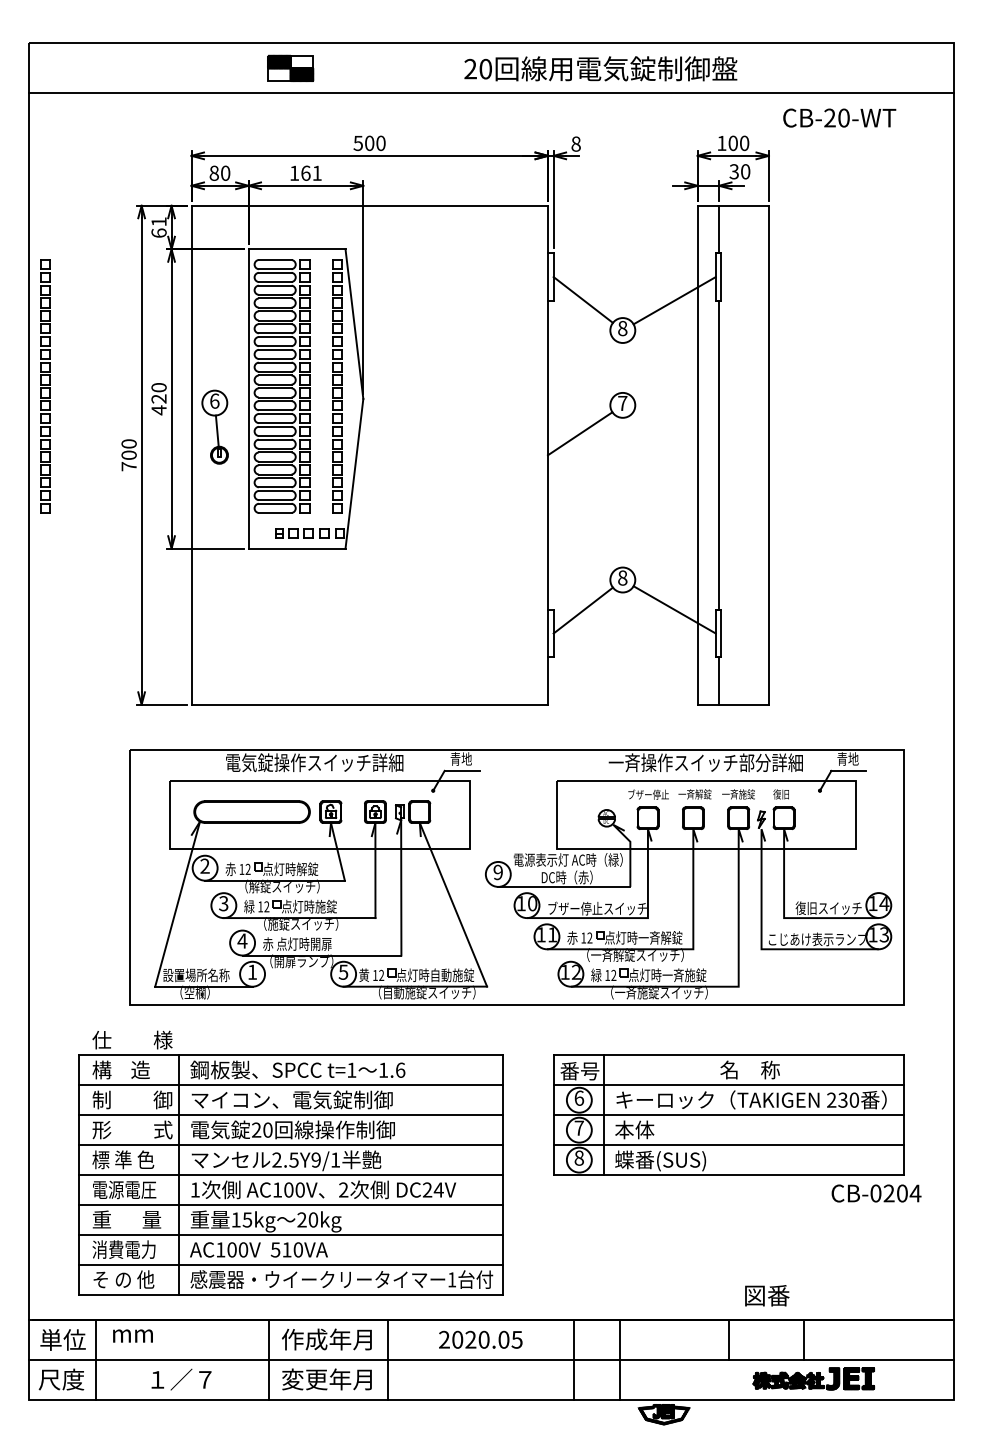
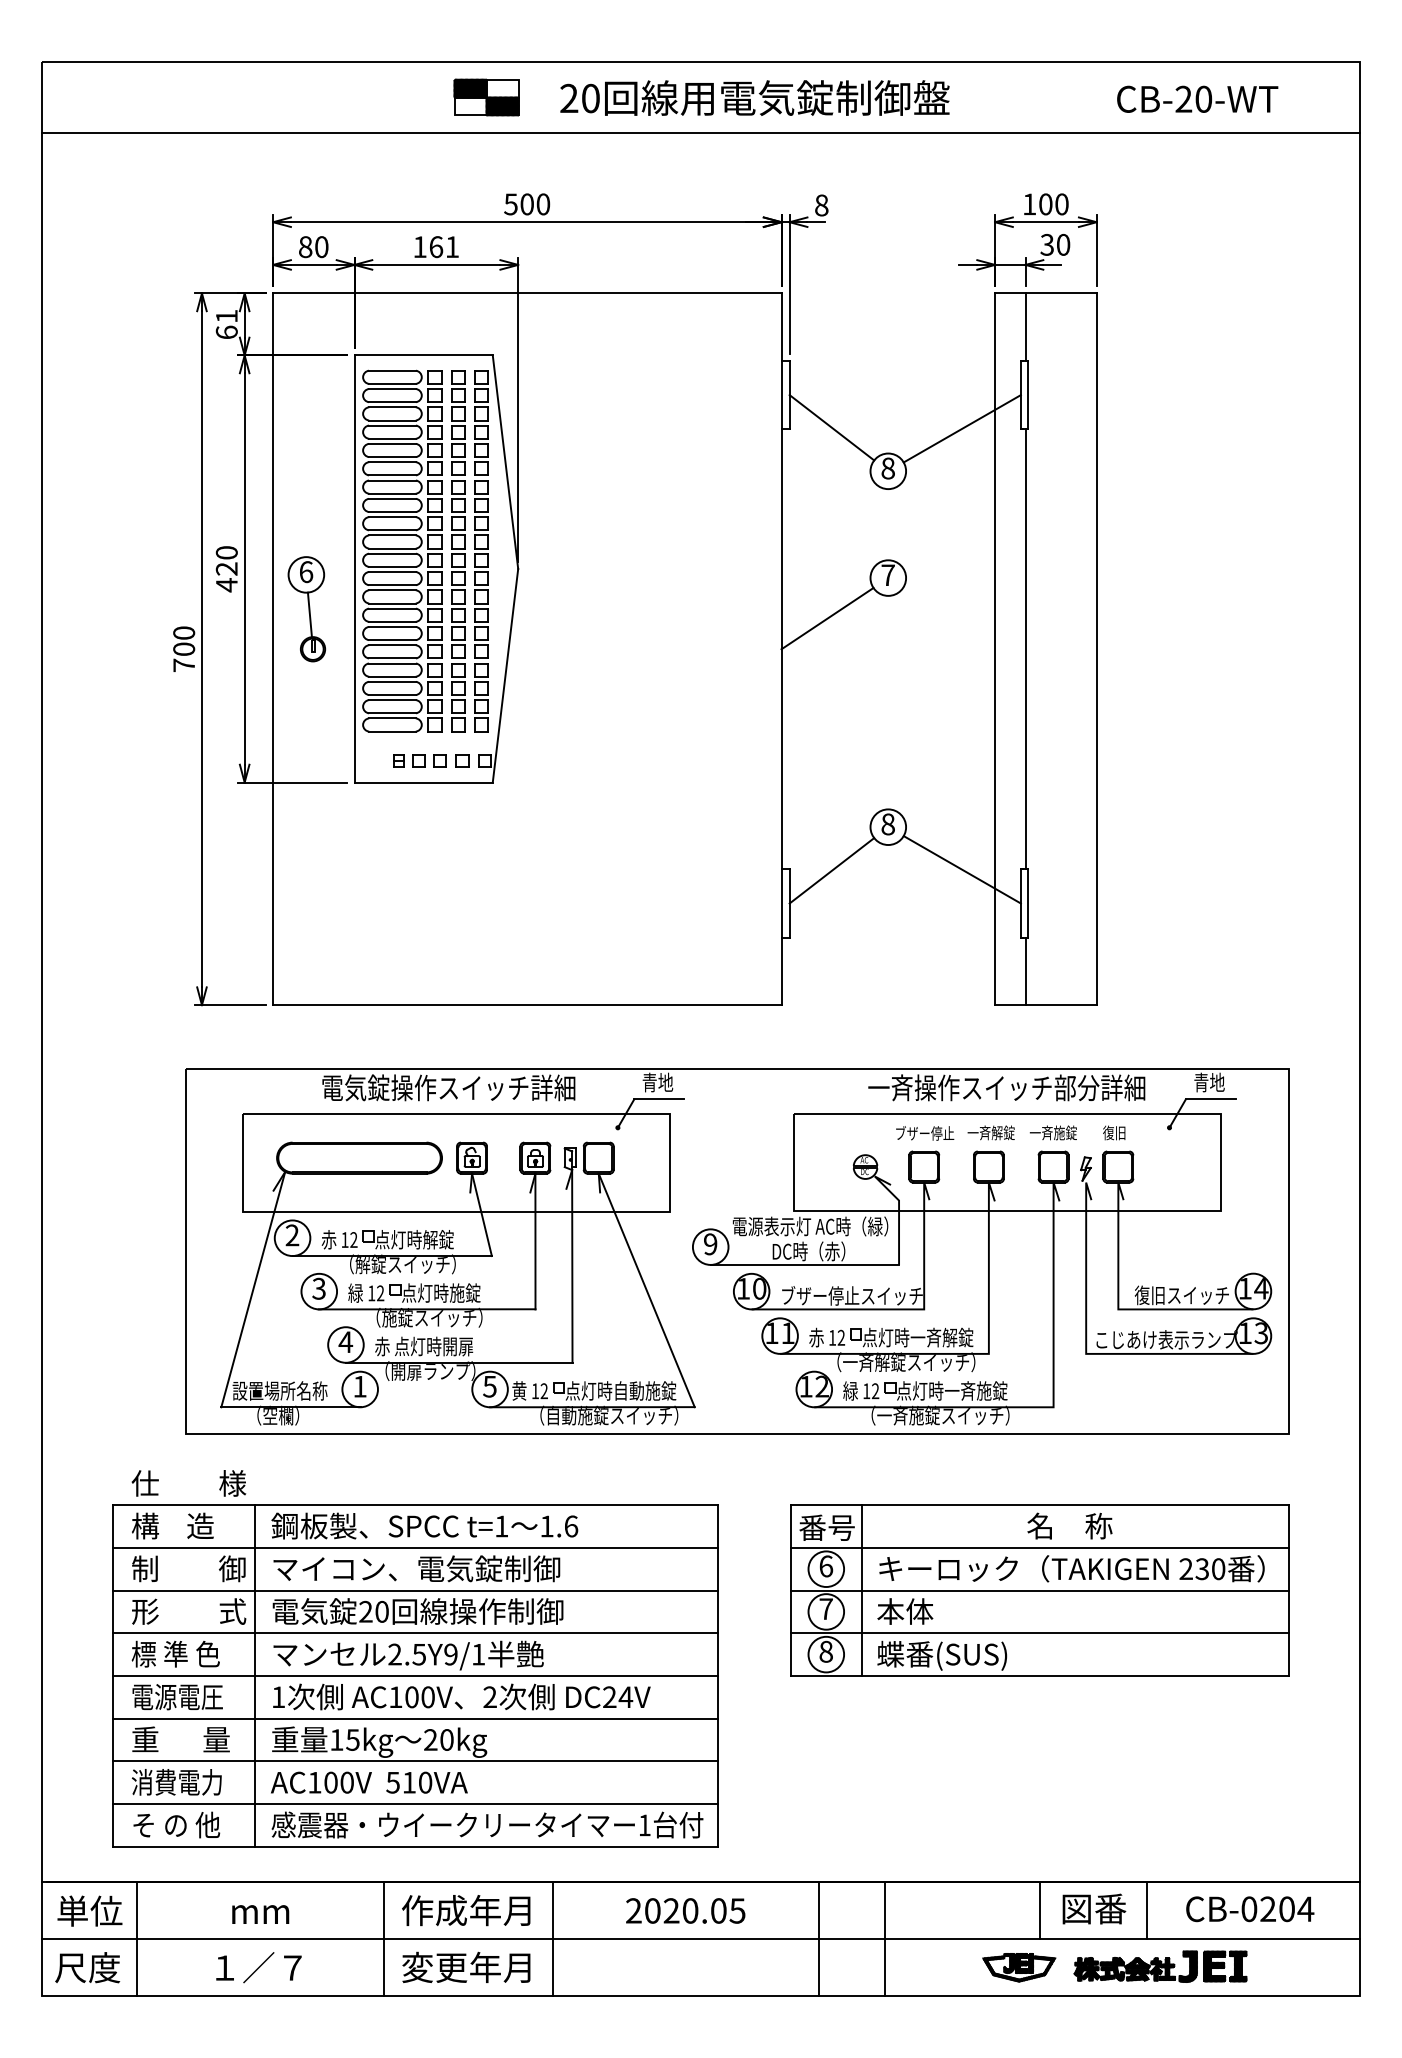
part: (290, 68) -> (486, 97), moved
text: (600, 68) -> (754, 97), moved
text: (839, 117) -> (1197, 98), moved
part: (45, 386) -> (458, 551), moved
text: (876, 1193) -> (1250, 1909), moved
text: (767, 1295) -> (1094, 1908), moved
text: (132, 1336) -> (260, 1914), moved
part: (664, 1414) -> (1019, 1967), moved

